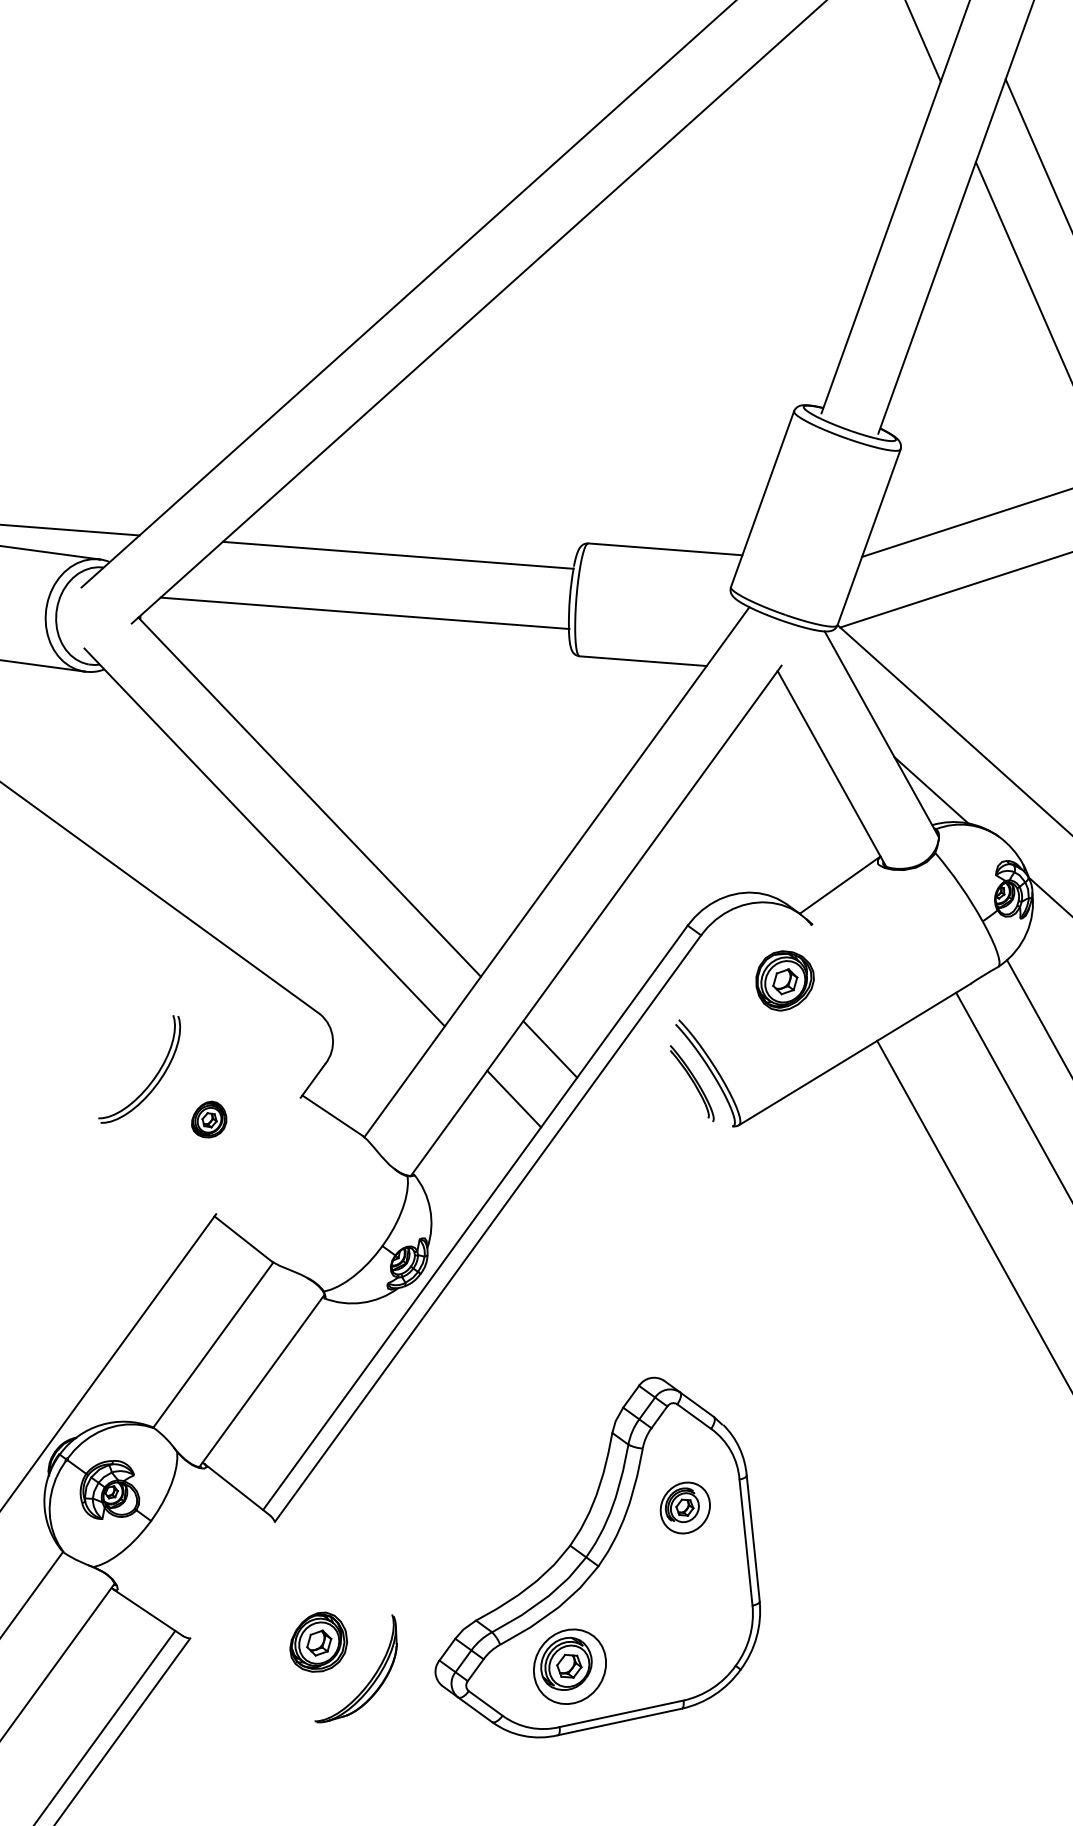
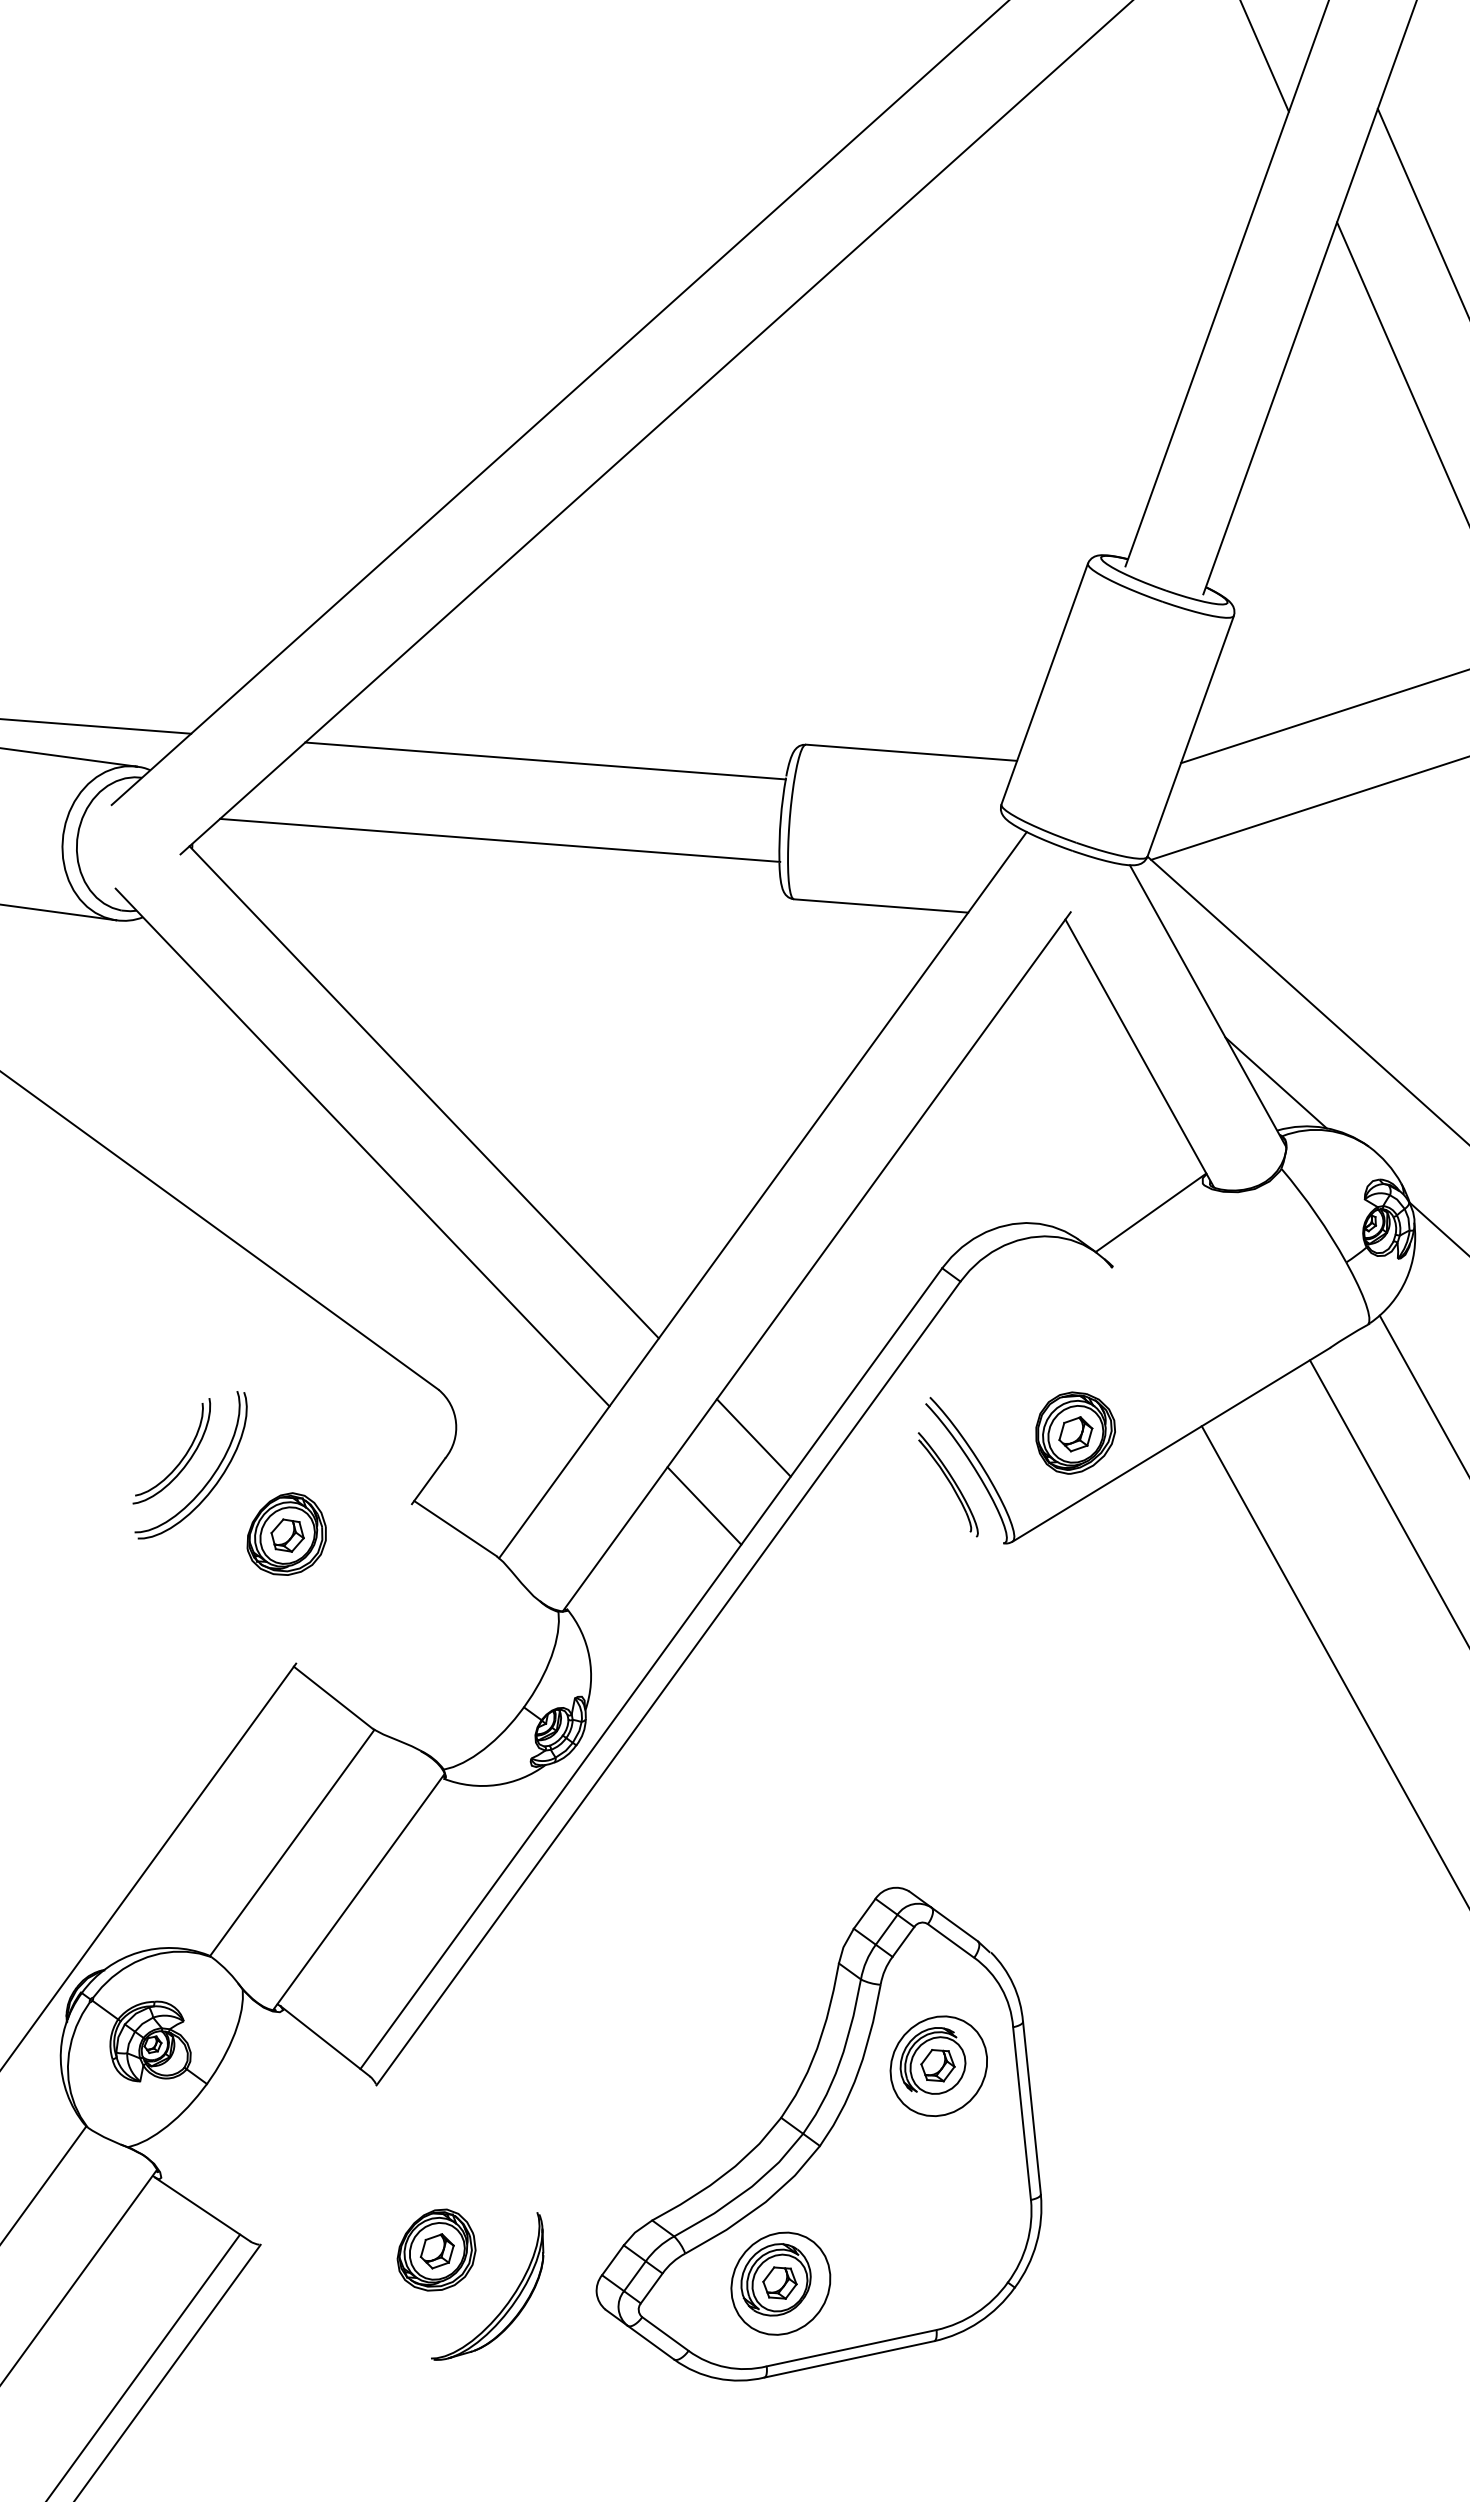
part: (784, 980) -> (1074, 1432), moved
part: (131, 1065) -> (180, 1459), added
part: (208, 1119) -> (285, 1533), size x1.67
part: (685, 1507) -> (939, 2065), size x1.43

